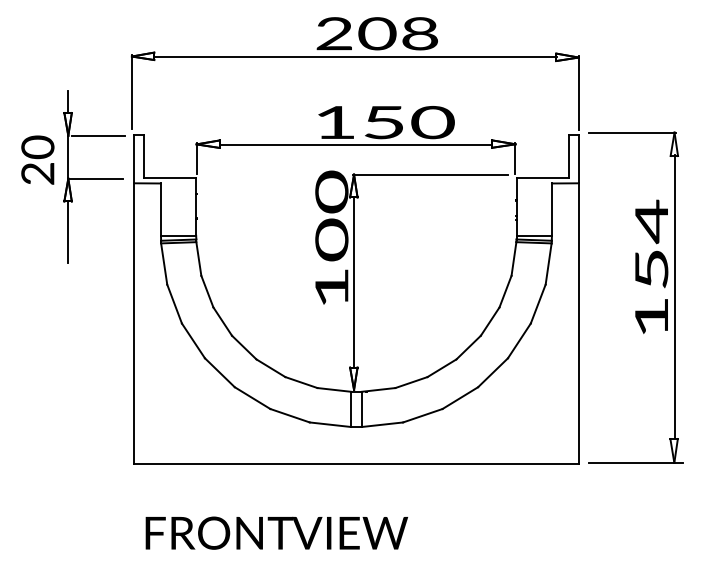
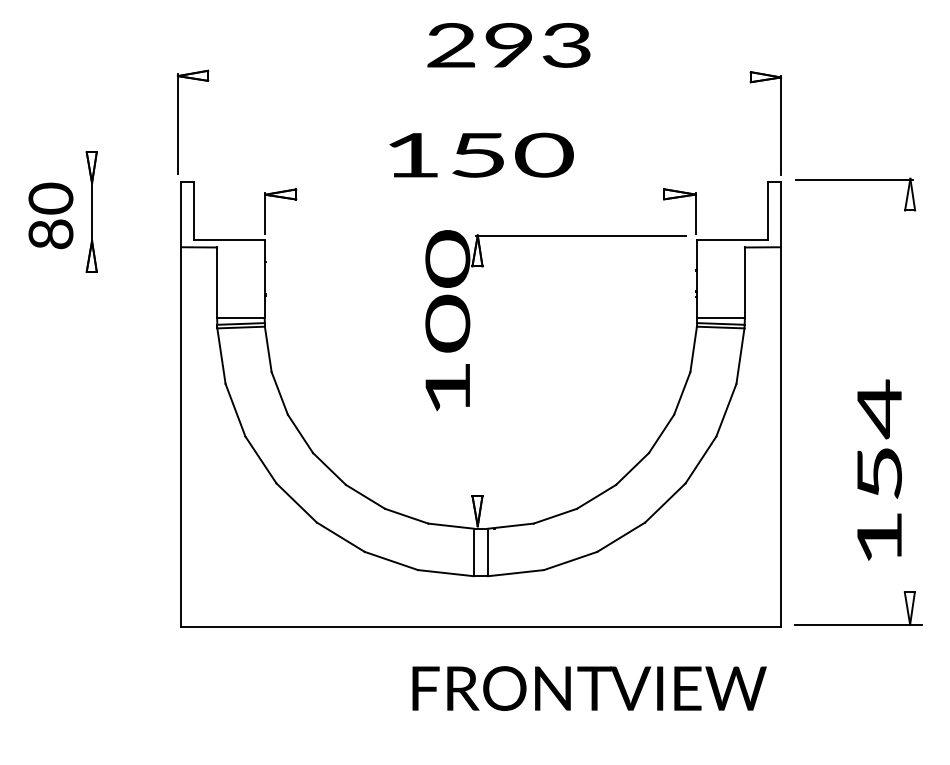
text: (398, 33) -> (537, 45), 208 -> 293
line: (355, 56) -> (479, 76), removed
line: (68, 102) -> (92, 137), removed
text: (386, 122) -> (481, 154), moved
line: (98, 136) -> (132, 183), removed
line: (355, 144) -> (479, 195), removed
text: (38, 173) -> (51, 234), 20 -> 80
line: (96, 179) -> (130, 241), removed
line: (68, 232) -> (92, 313), removed
text: (651, 266) -> (879, 469), moved
line: (353, 282) -> (477, 381), removed
line: (674, 296) -> (910, 399), removed
text: (276, 533) -> (589, 688), moved

